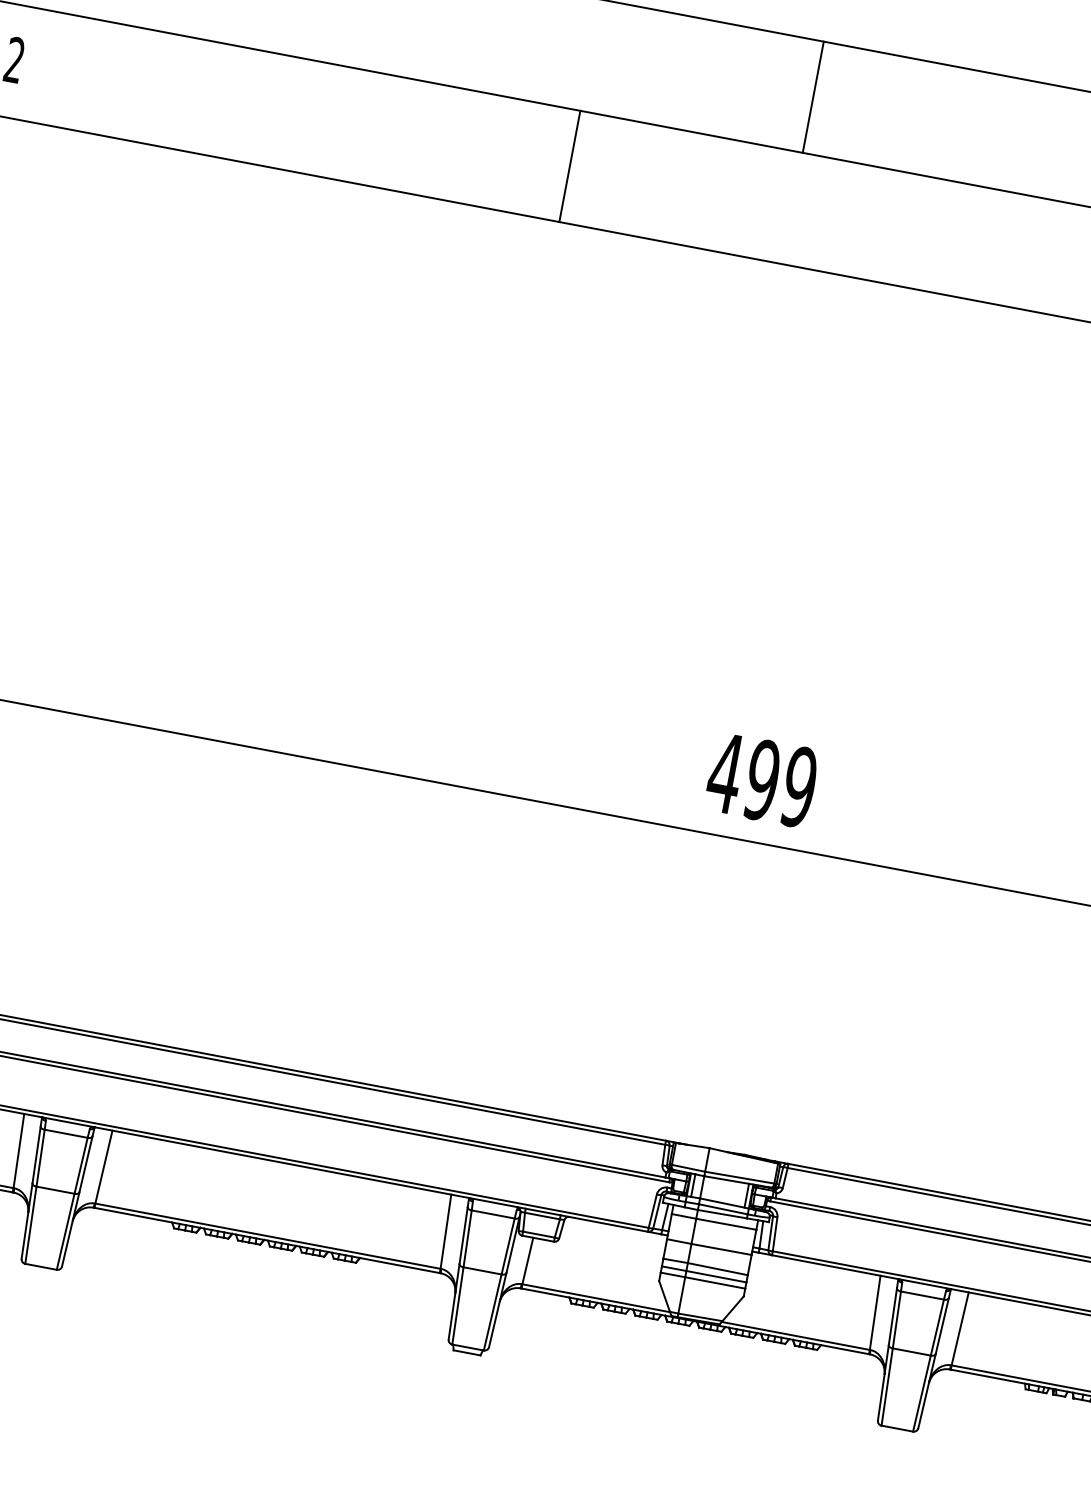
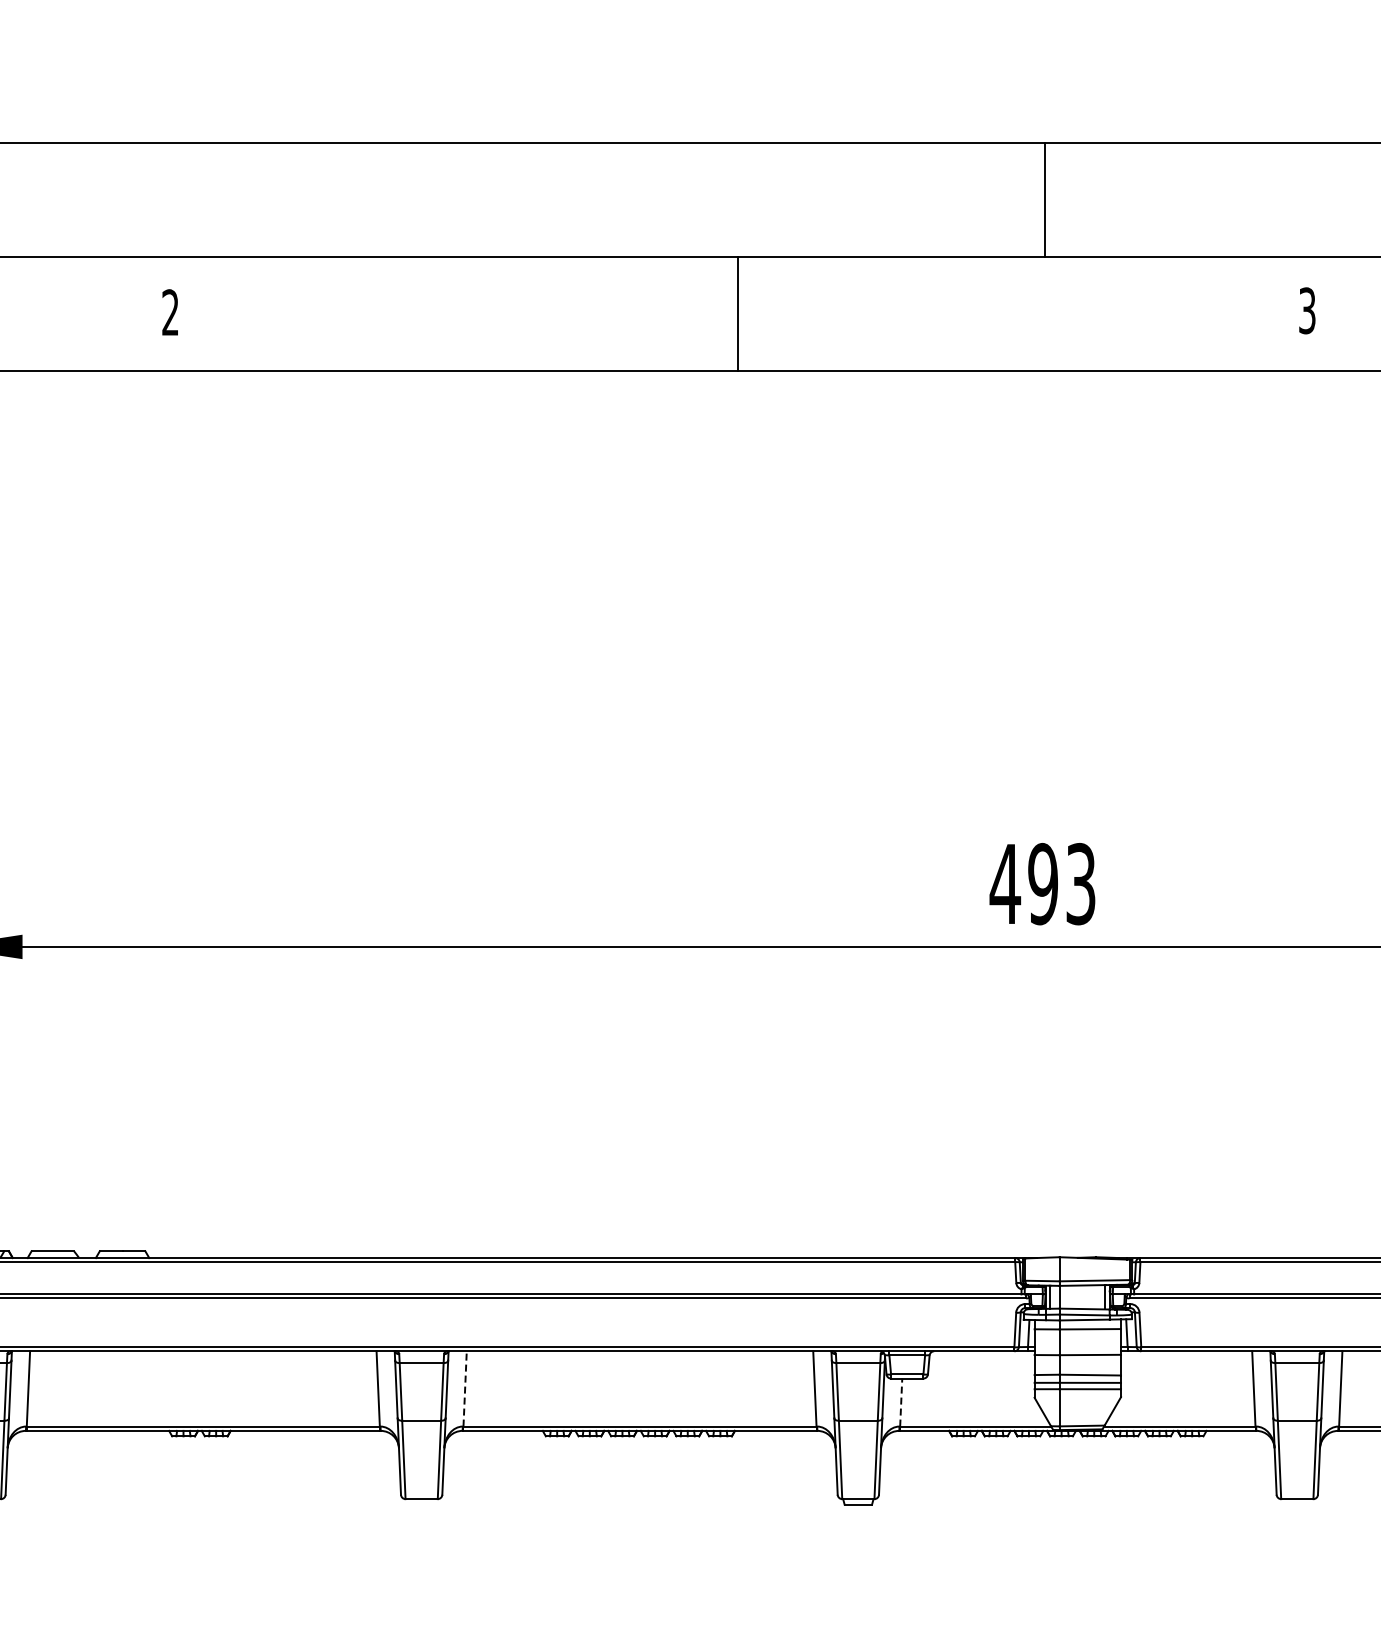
line: (812, 97) -> (1044, 200), moved
text: (798, 787) -> (1080, 884), 499 -> 493
line: (104, 1166) -> (465, 1388), solid -> dashed
line: (528, 1261) -> (901, 1402), solid -> dashed

